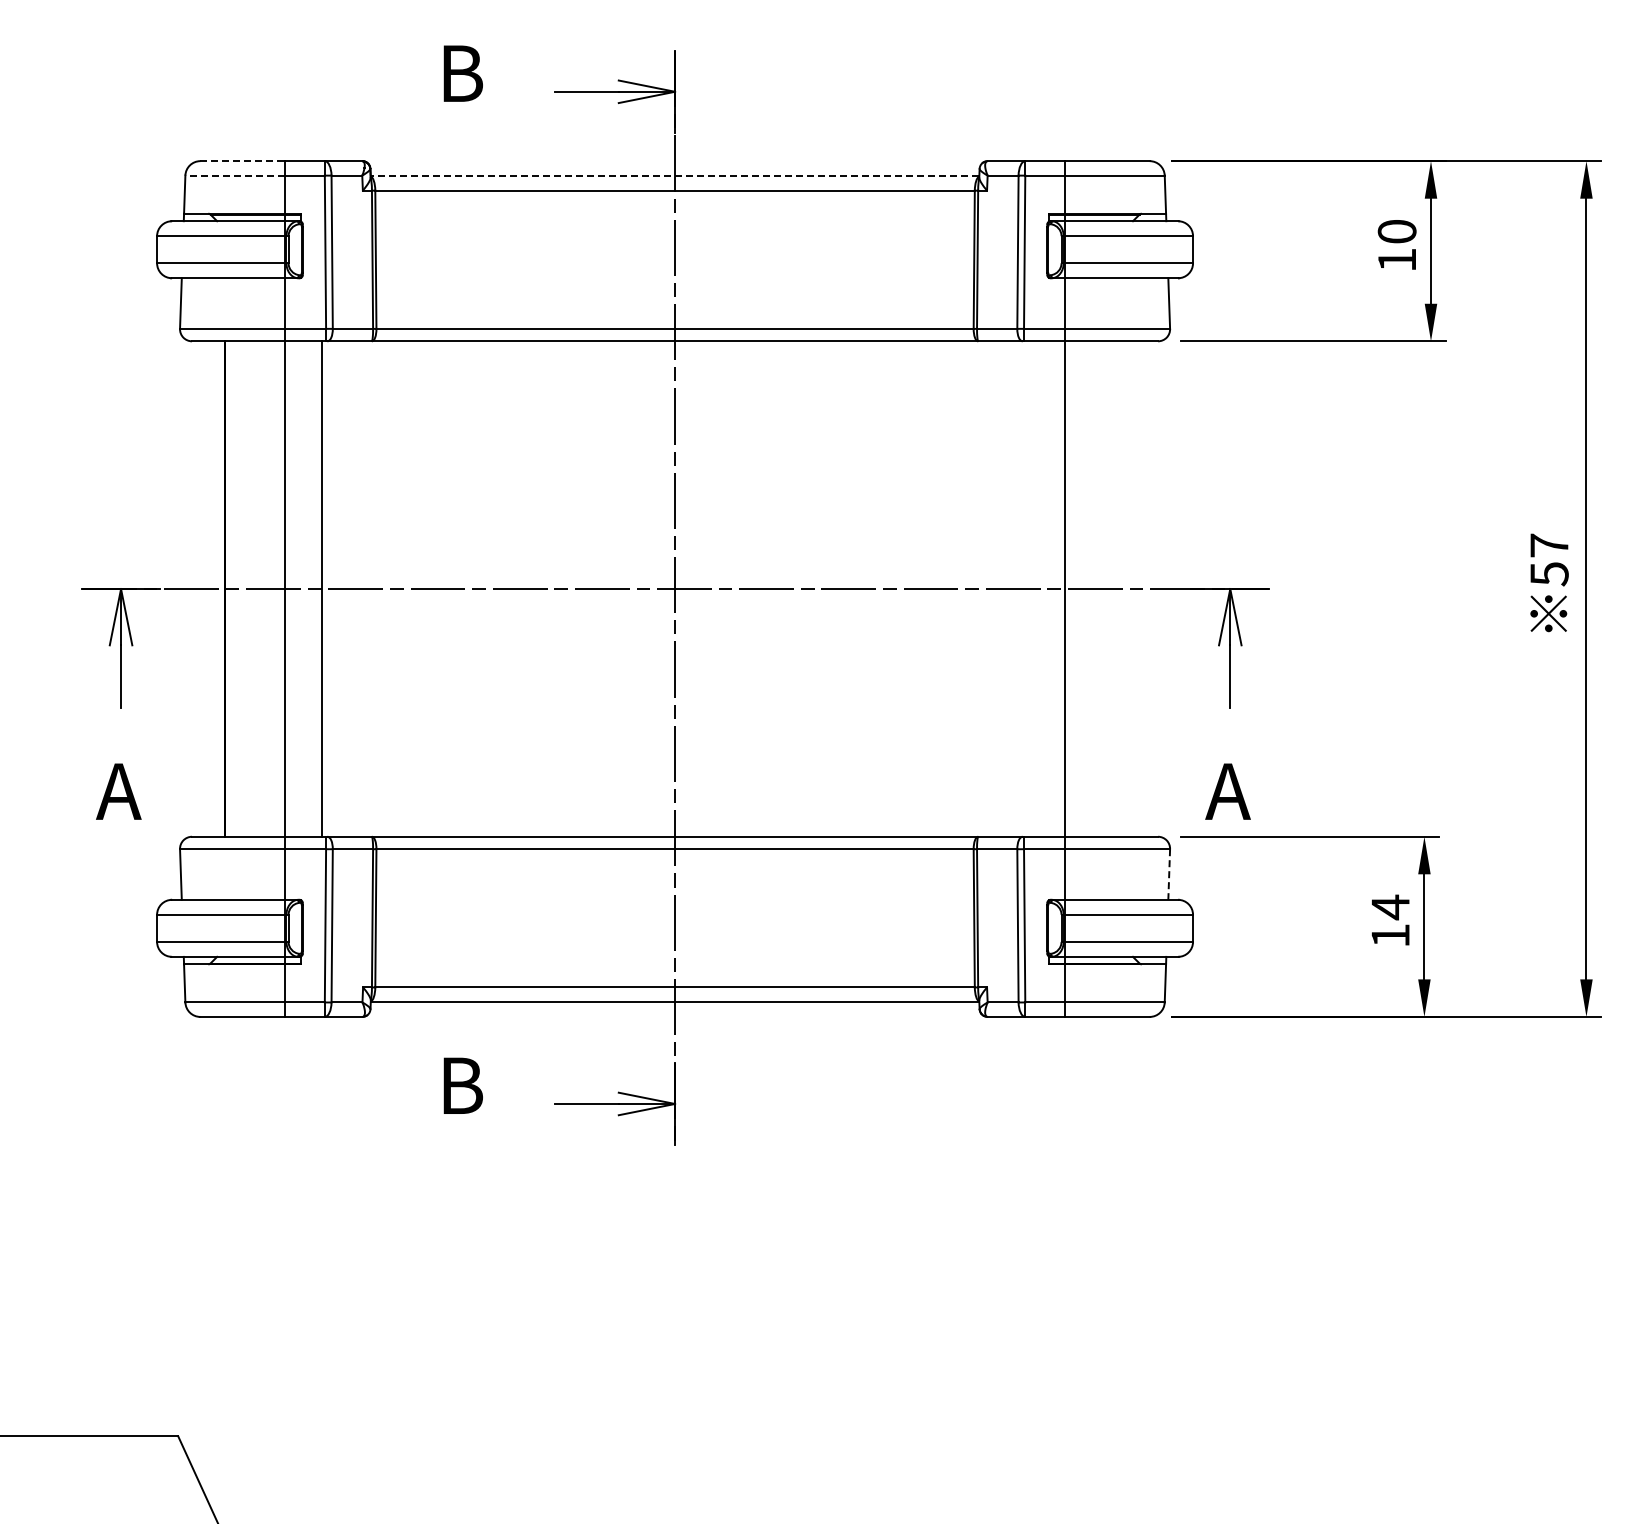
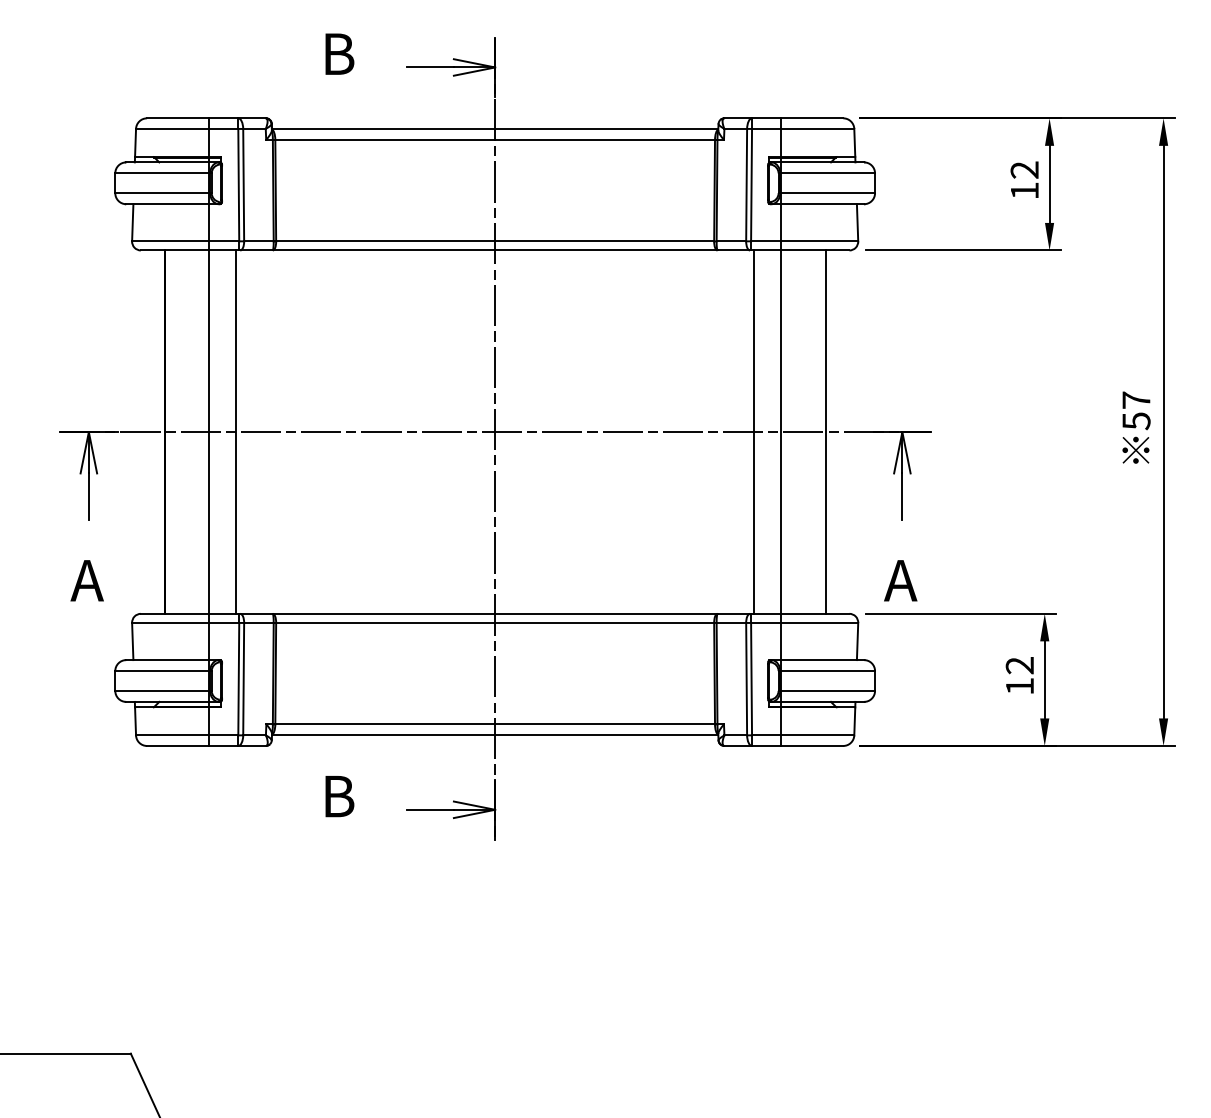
line: (243, 161) -> (178, 118), dashed -> solid
line: (235, 175) -> (172, 128), dashed -> solid
line: (674, 176) -> (494, 129), dashed -> solid
text: (1396, 231) -> (1024, 169), 10 -> 12
line: (1027, 588) -> (753, 431), added
line: (1125, 588) -> (825, 431), added
line: (1169, 875) -> (857, 642), dashed -> solid
text: (1390, 907) -> (1019, 665), 14 -> 12

